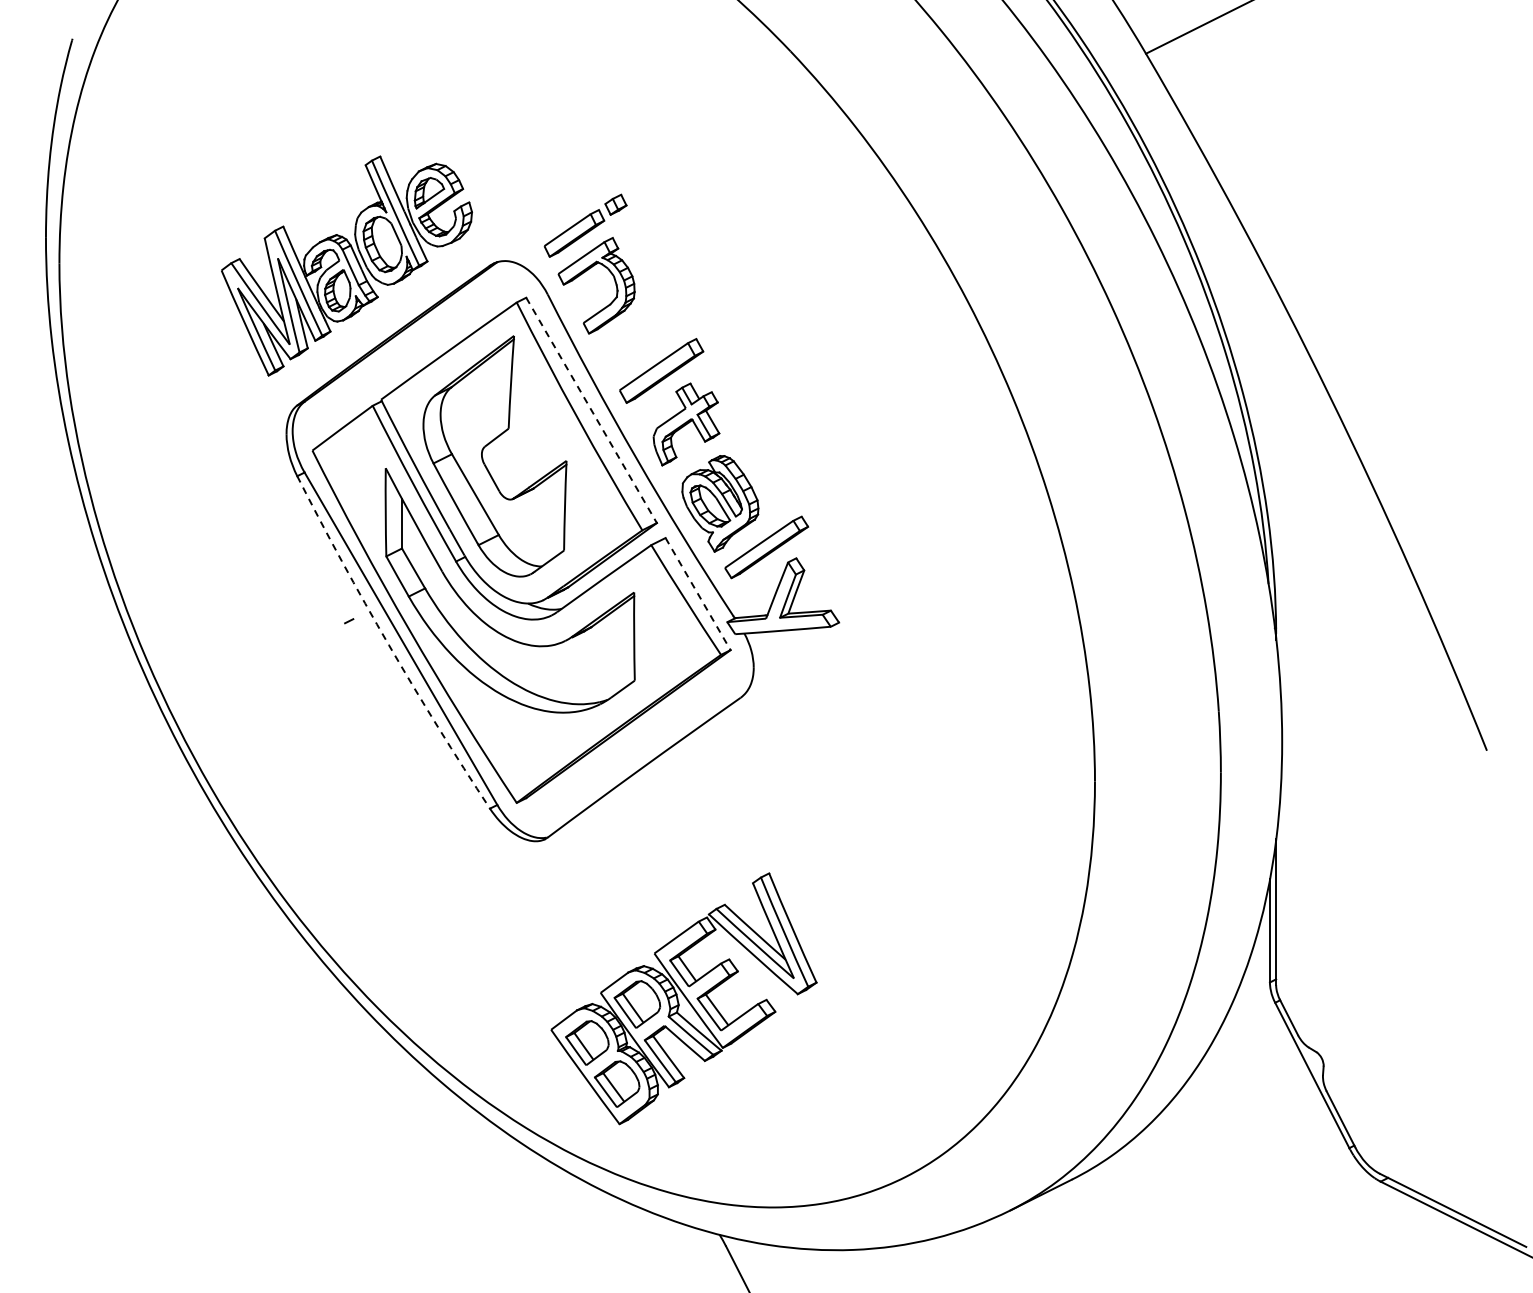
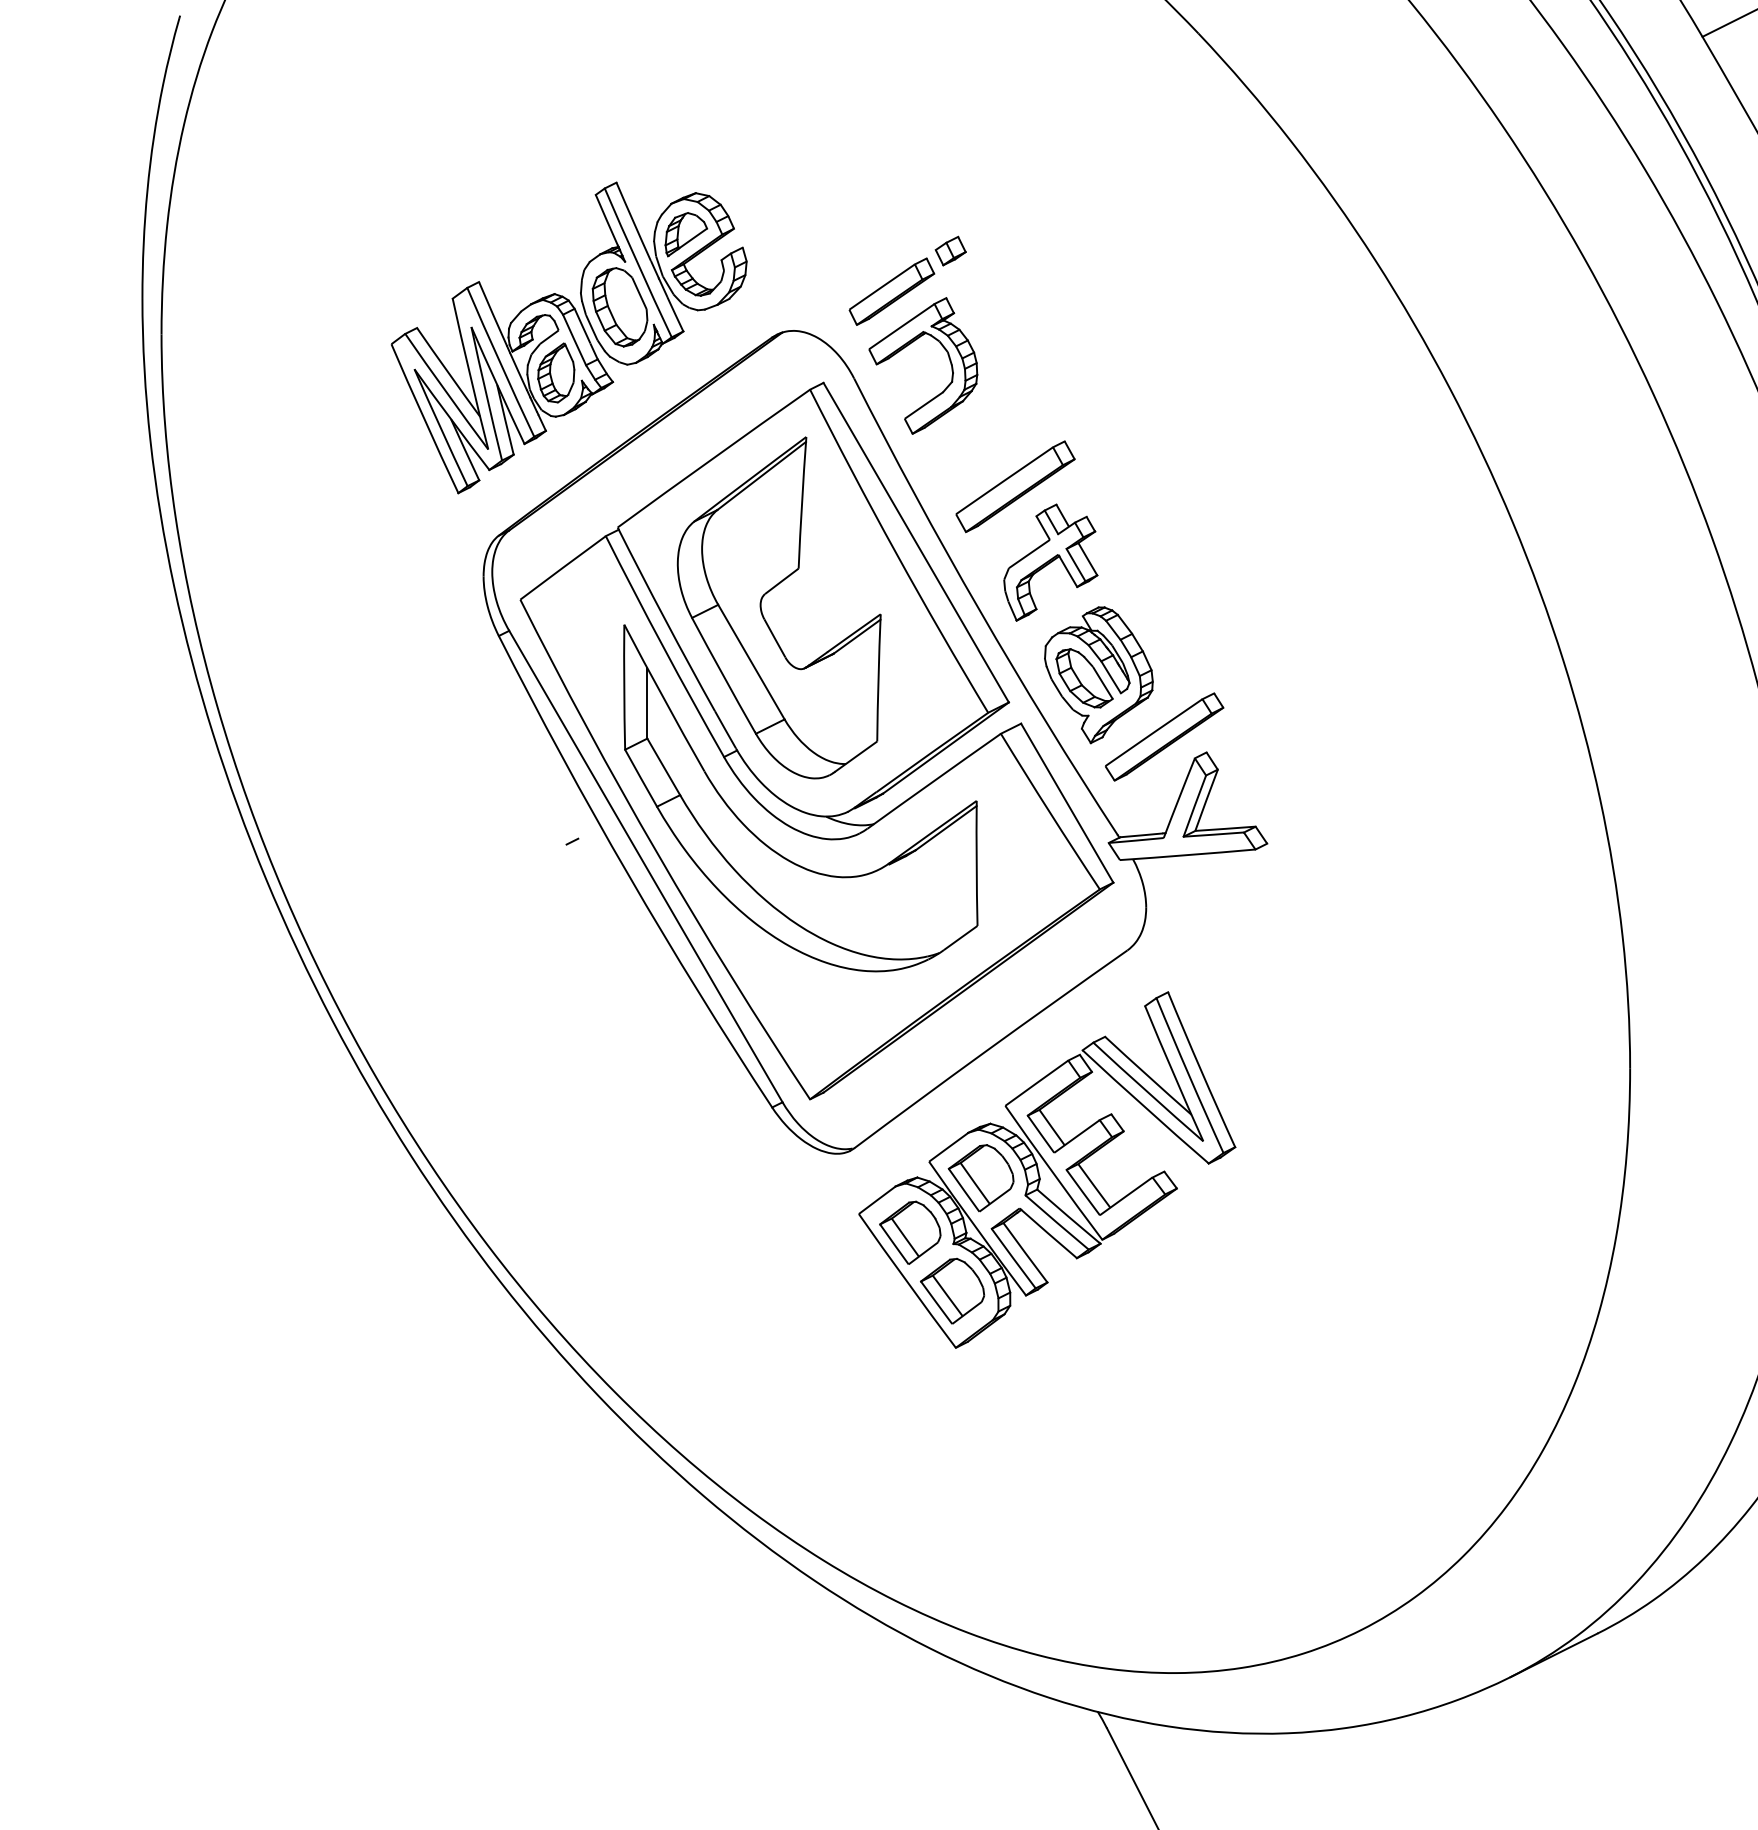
line: (591, 410) -> (916, 542), dashed -> solid
line: (698, 594) -> (1067, 803), dashed -> solid
arc: (388, 645) -> (628, 876), dashed -> solid
part: (683, 998) -> (1046, 1169), moved

